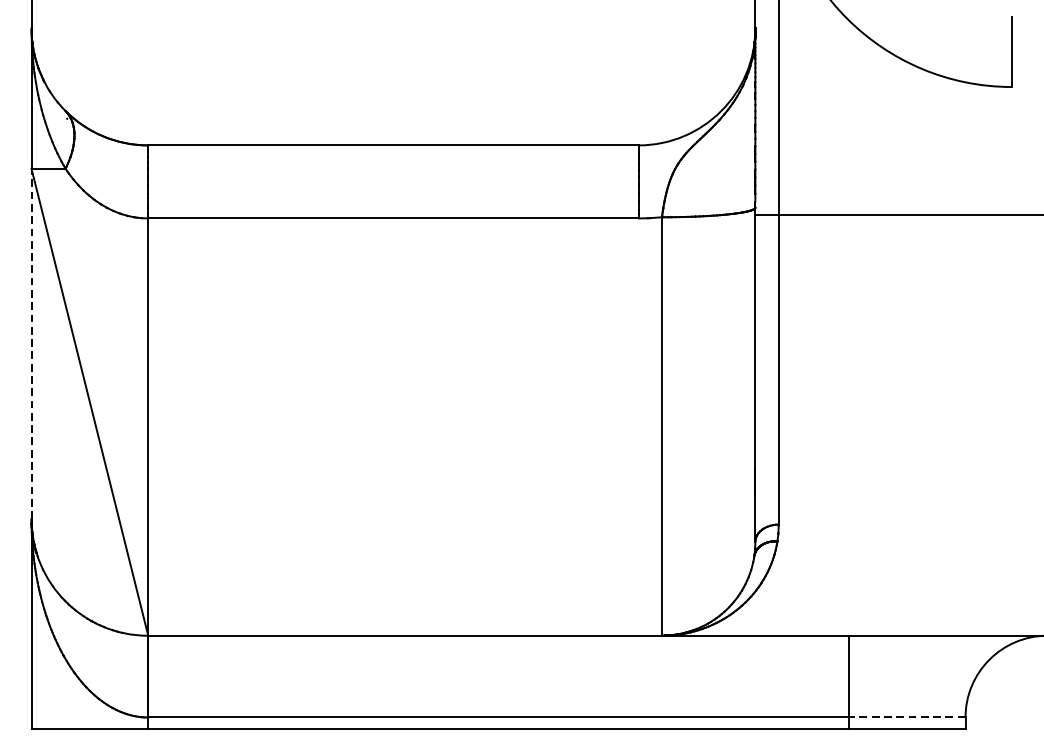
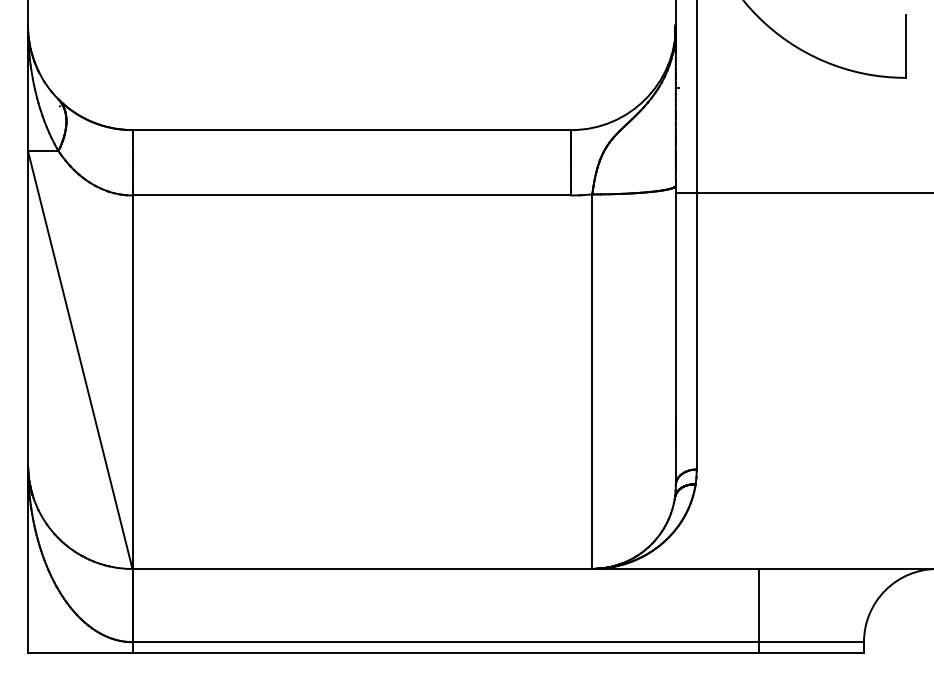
line: (32, 343) -> (28, 307), dashed -> solid
line: (906, 717) -> (811, 642), dashed -> solid

